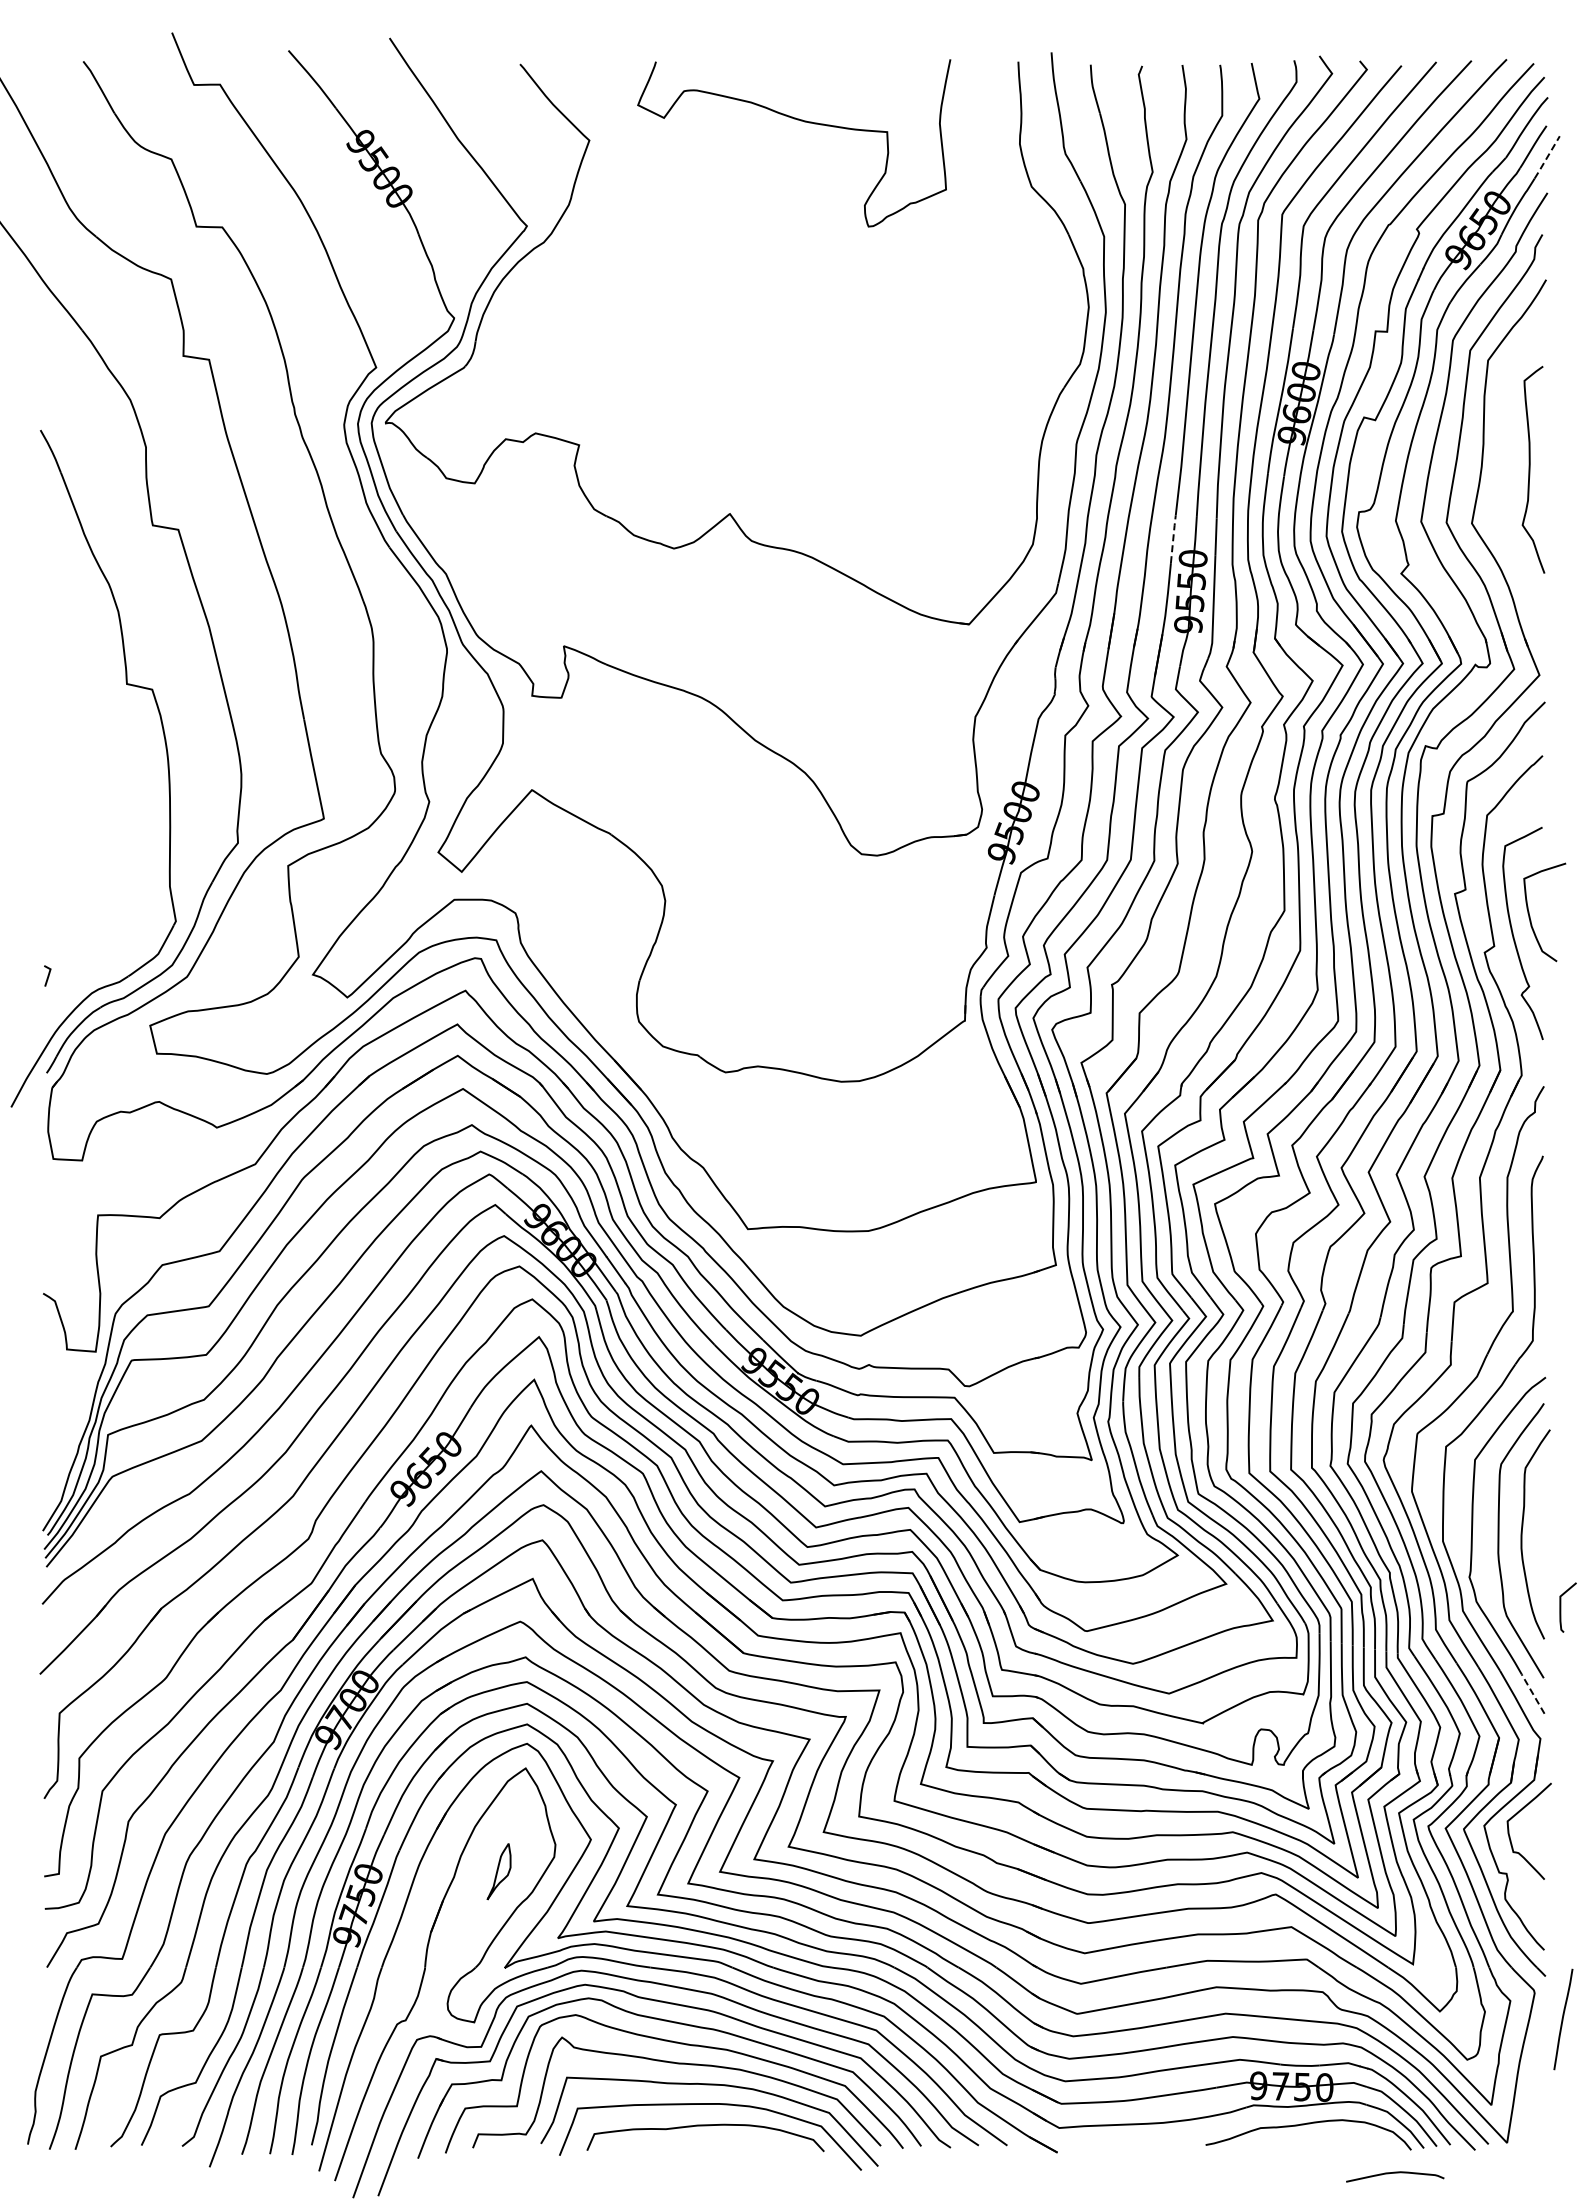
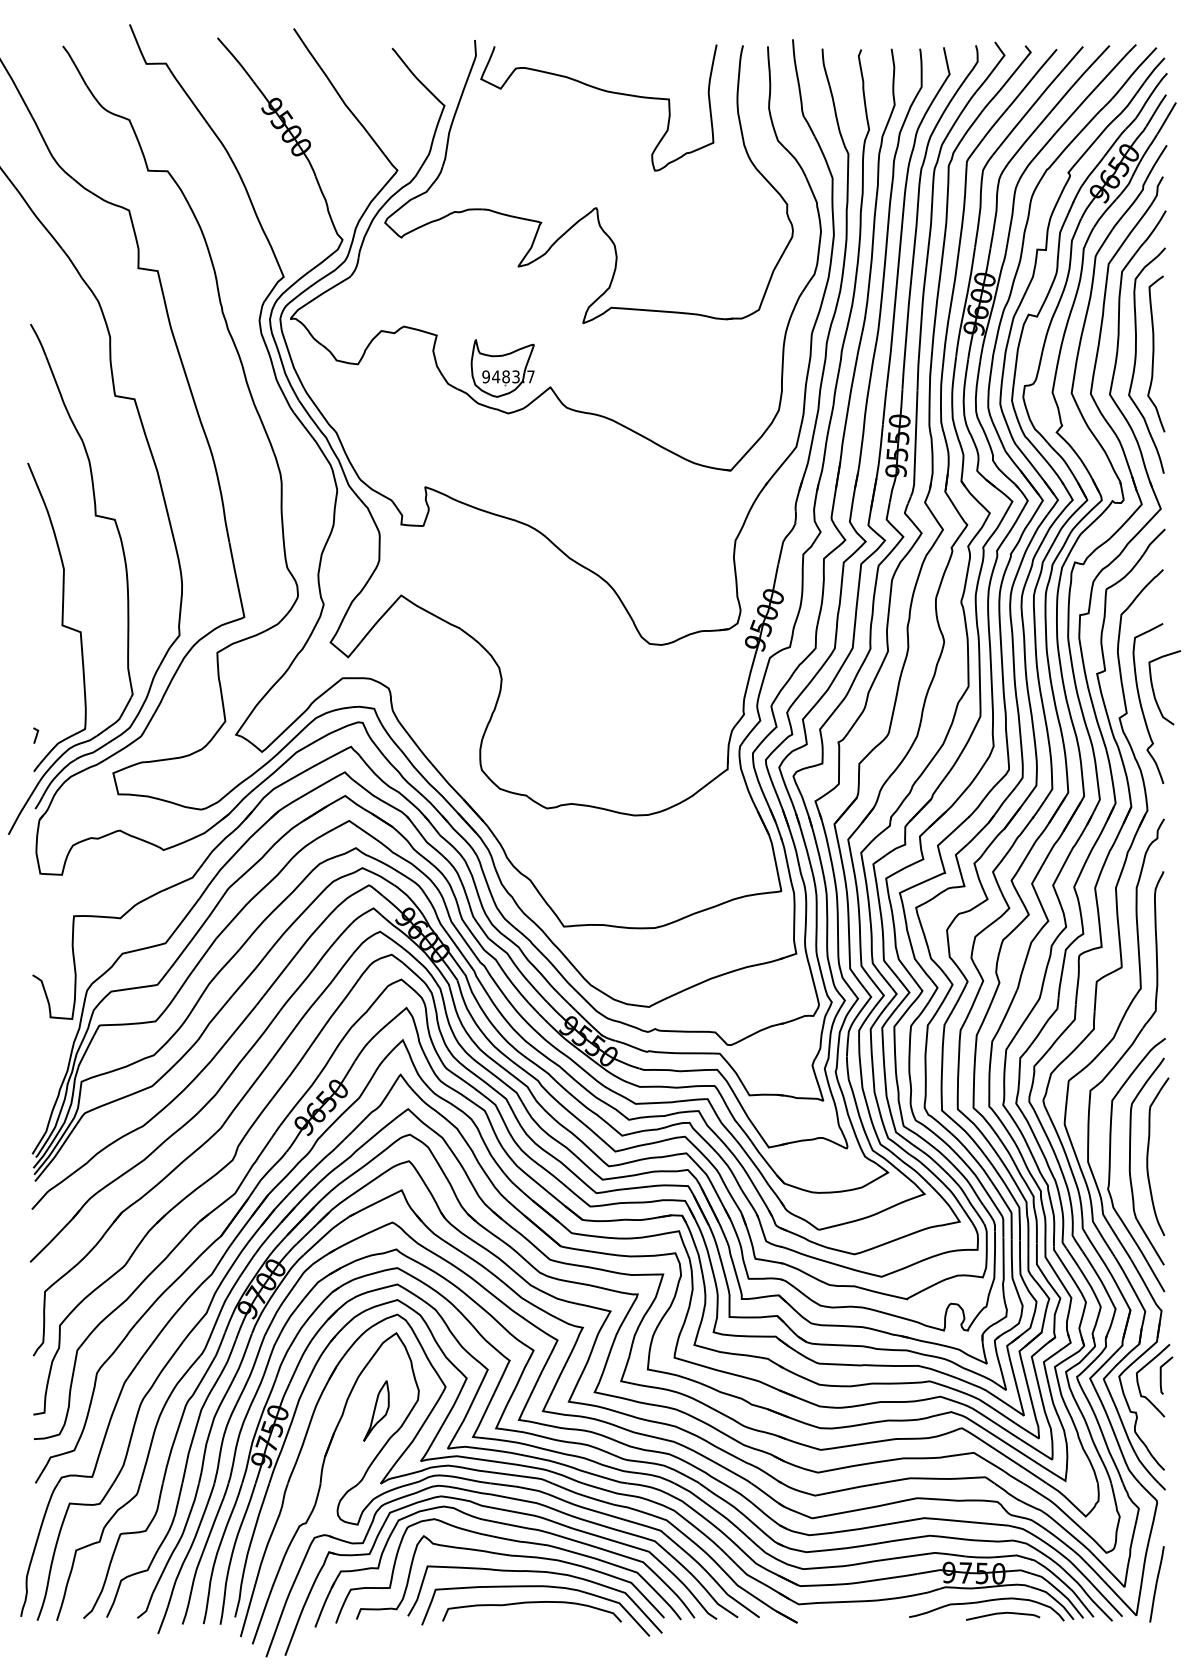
line: (1547, 157) -> (1166, 118), dashed -> solid
part: (789, 275) -> (595, 207), added
curve: (1506, 478) -> (1135, 360), added
part: (666, 488) -> (502, 368), added
line: (1173, 538) -> (884, 405), dashed -> solid
curve: (82, 818) -> (62, 616), added
curve: (1561, 1607) -> (1161, 1375), moved
line: (1532, 1693) -> (1155, 1276), dashed -> solid
part: (498, 1871) -> (375, 1410), size x1.43
curve: (1563, 2019) -> (1157, 1584), moved
curve: (1395, 2173) -> (1003, 1613), moved

